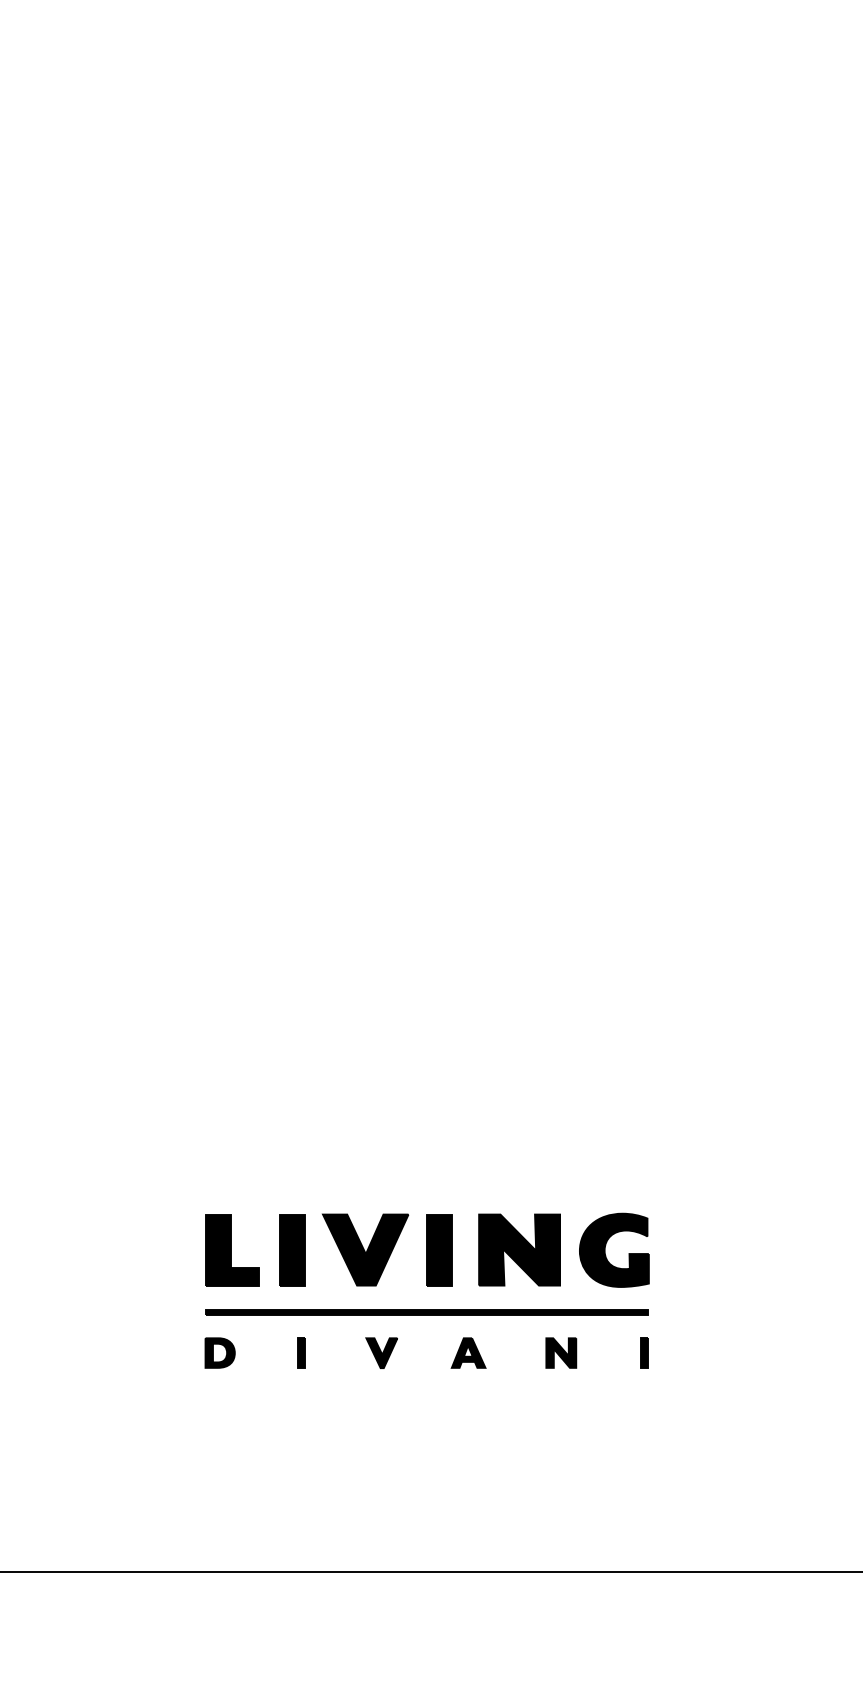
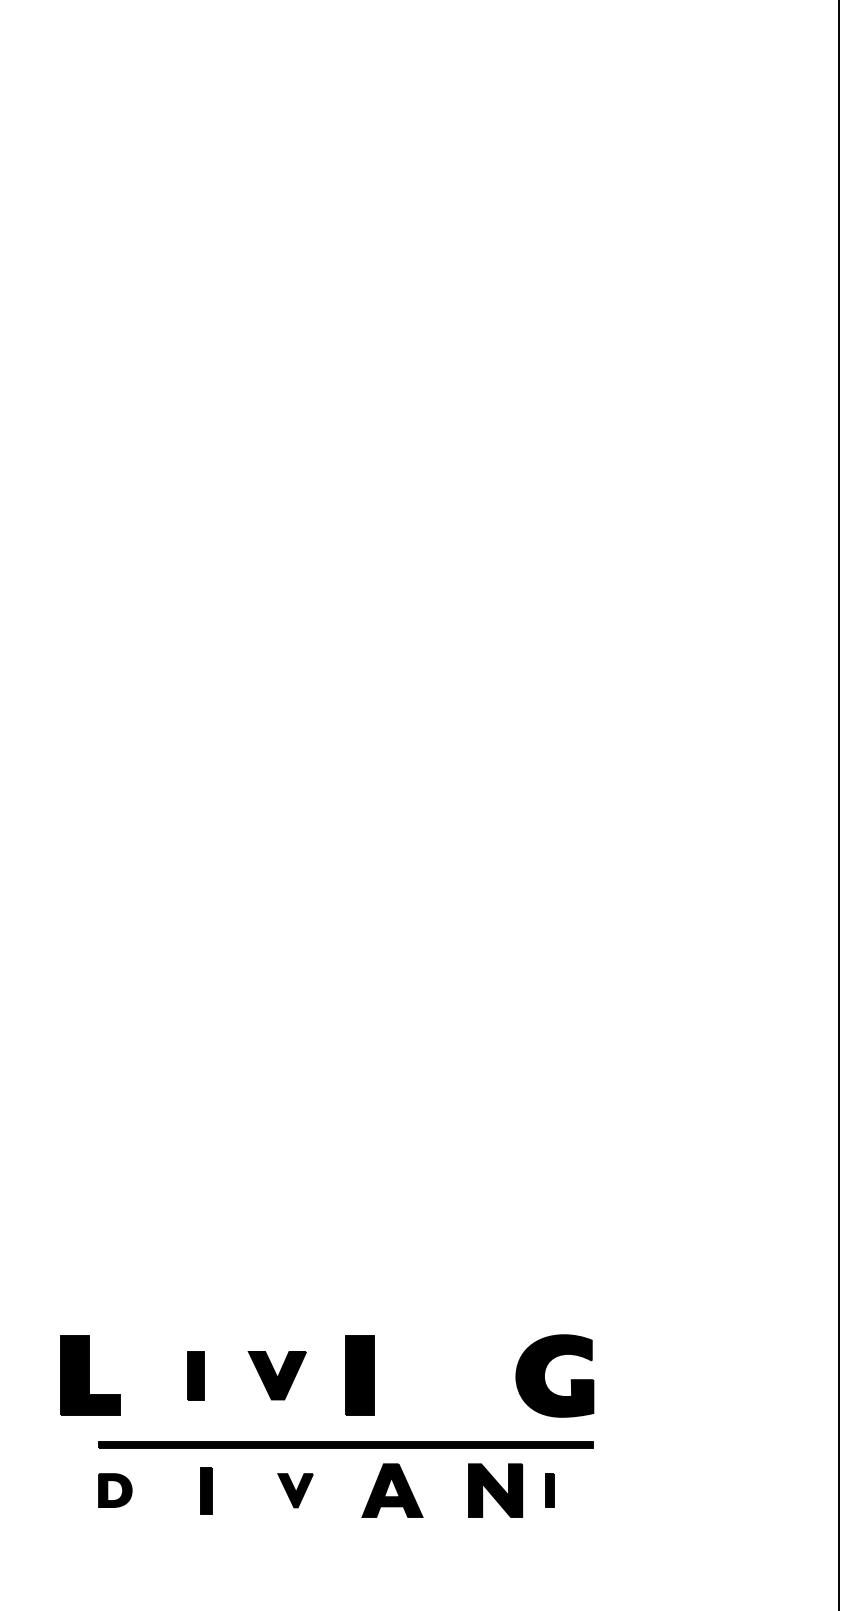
part: (365, 1249) -> (277, 1375), size x0.6
part: (519, 1249) -> (449, 1375), removed
part: (232, 1250) -> (91, 1376), moved
part: (292, 1250) -> (195, 1376), size x0.6
part: (301, 1352) -> (206, 1489), size x1.4
part: (468, 1352) -> (392, 1489), size x1.6
part: (561, 1352) -> (495, 1489), size x1.6
part: (644, 1352) -> (550, 1489), moved

